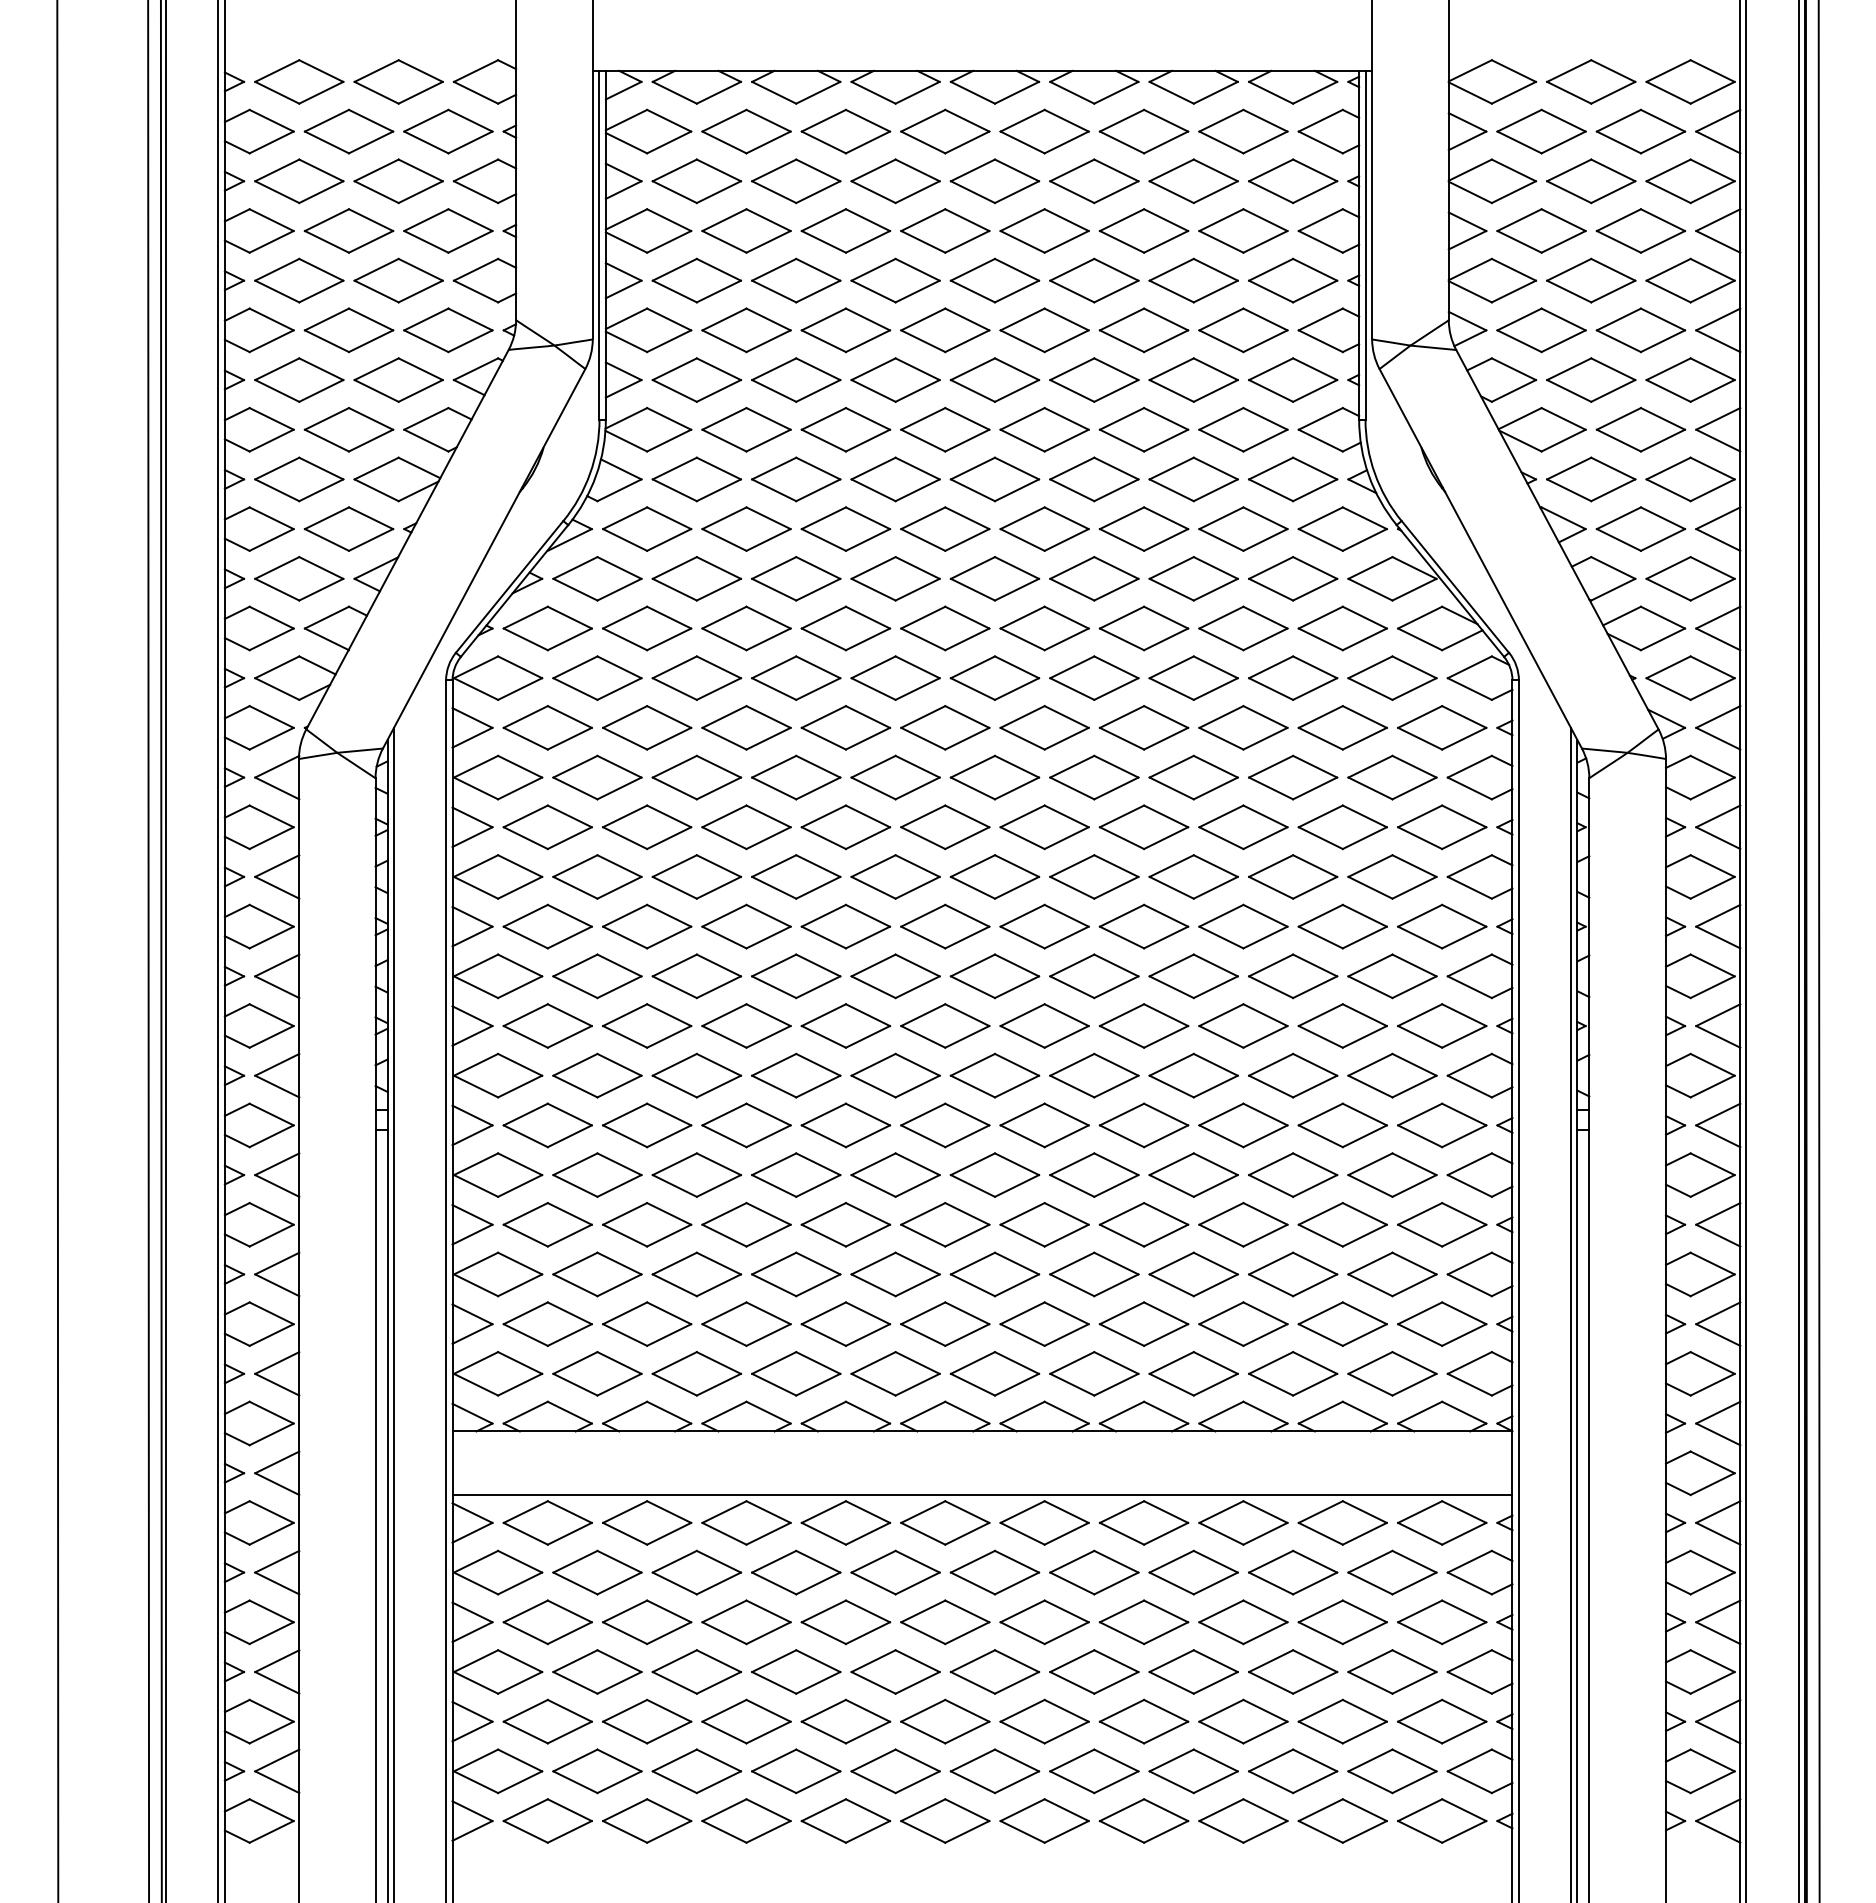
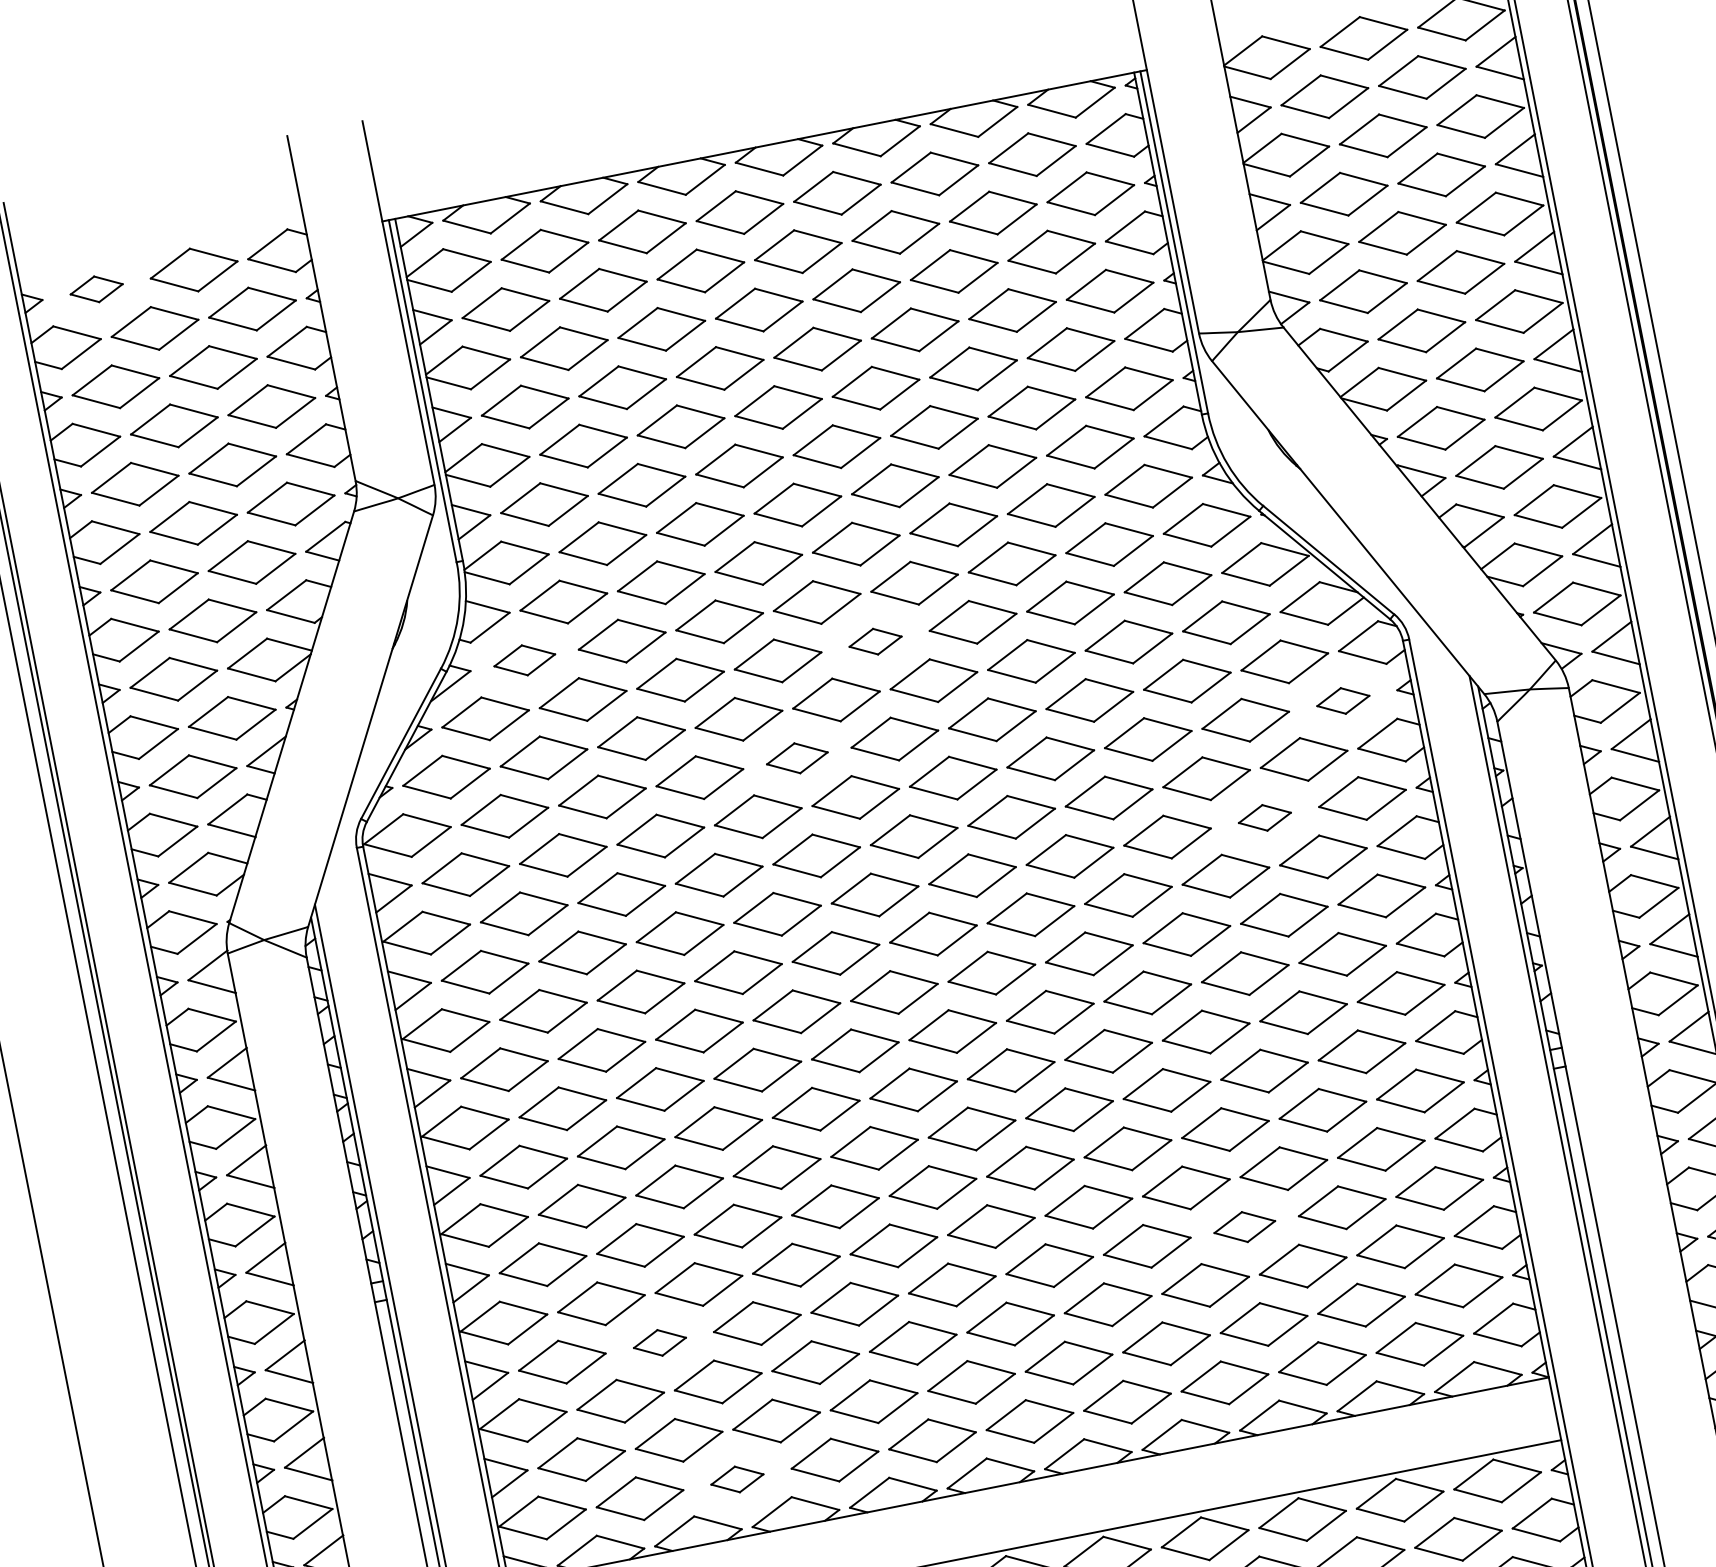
part: (299, 81) -> (96, 288), size x0.6
part: (647, 528) -> (524, 659), size x0.7
part: (994, 578) -> (875, 641), size x0.6
part: (895, 677) -> (797, 757), size x0.7
part: (1442, 727) -> (1343, 700), size x0.6
part: (1342, 827) -> (1264, 818), size x0.6
part: (647, 1224) -> (660, 1342), size x0.6
part: (1243, 1224) -> (1244, 1226), size x0.7
part: (696, 1373) -> (737, 1479), size x0.6

